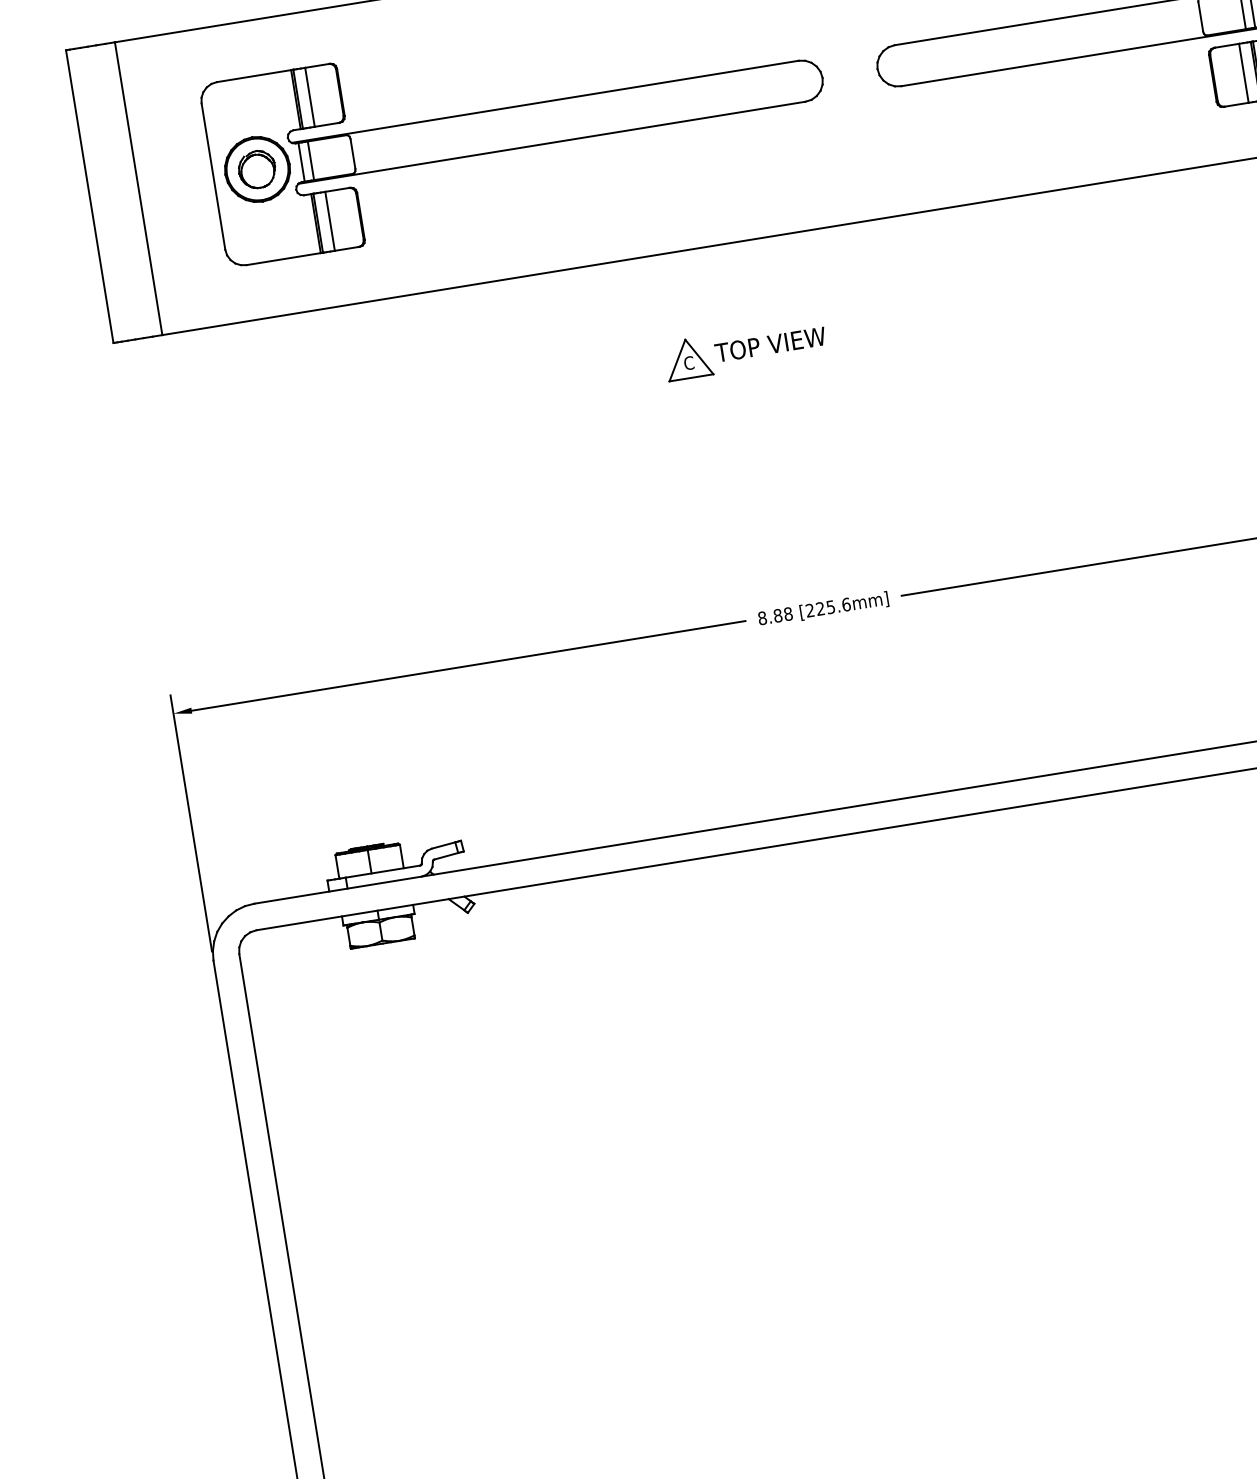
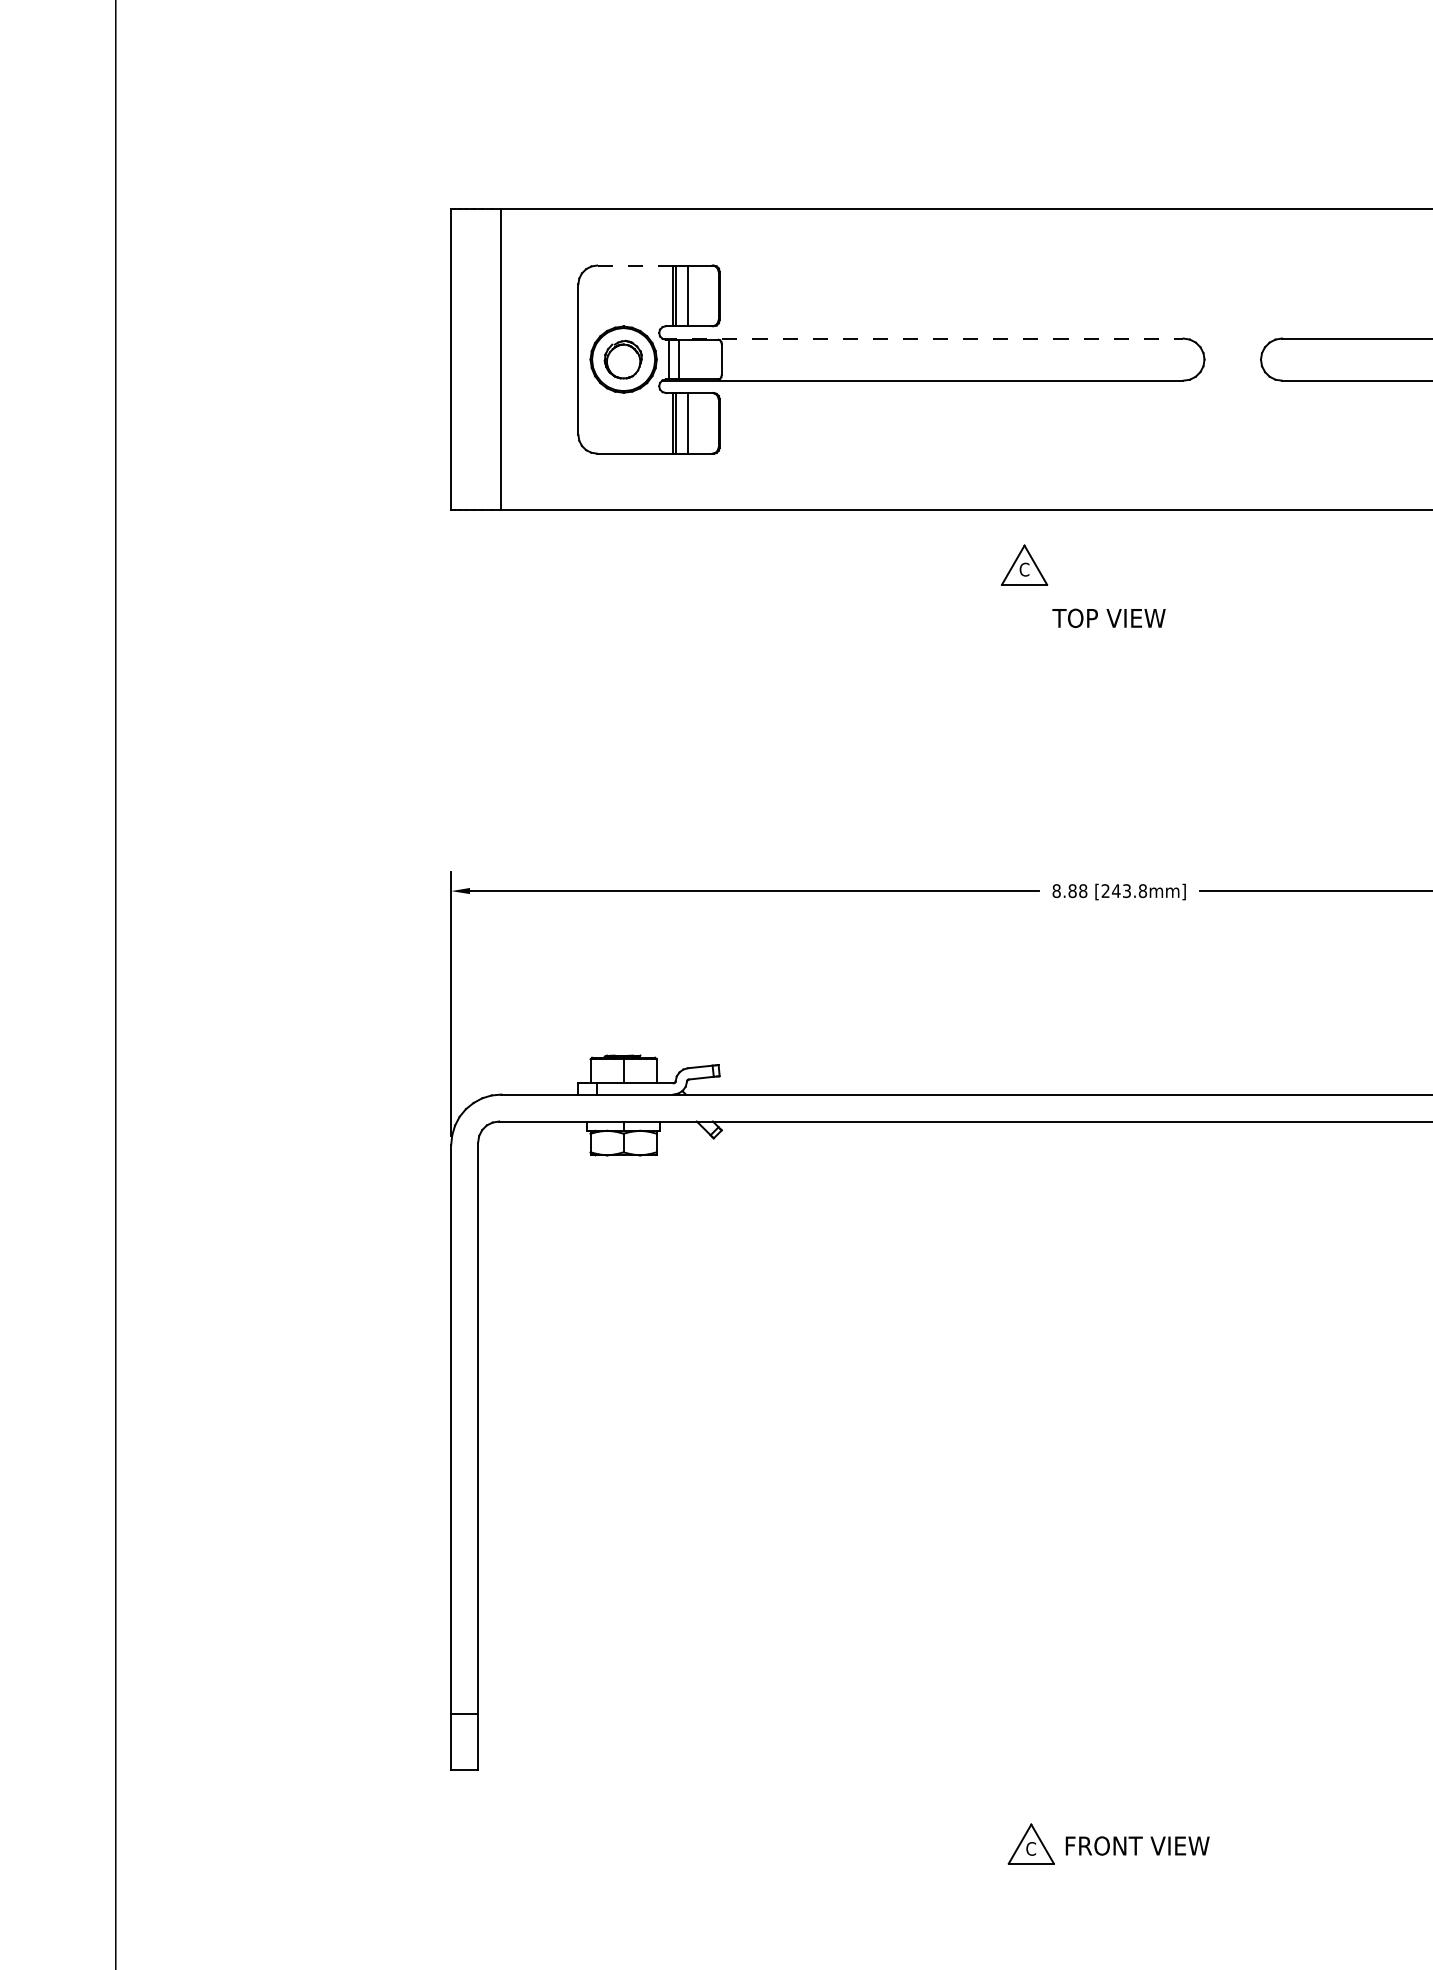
line: (253, 76) -> (634, 265), solid -> dashed
line: (544, 101) -> (922, 338), solid -> dashed
part: (688, 358) -> (1024, 564), moved
text: (833, 606) -> (1129, 890), [225.6mm] -> [243.8mm]

